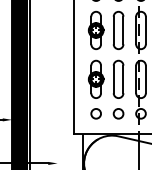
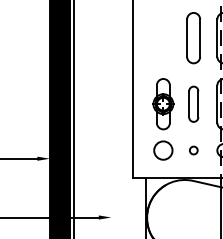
part: (96, 30) -> (163, 38), removed
part: (118, 79) -> (193, 104), size x0.7
circle: (96, 113) -> (163, 150), size x1.4
circle: (118, 113) -> (193, 150), size x0.6

